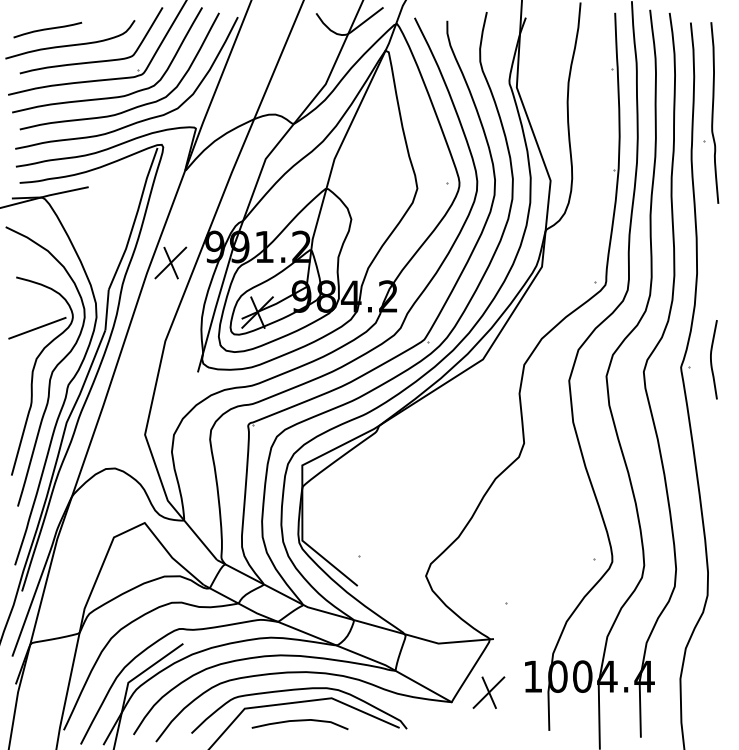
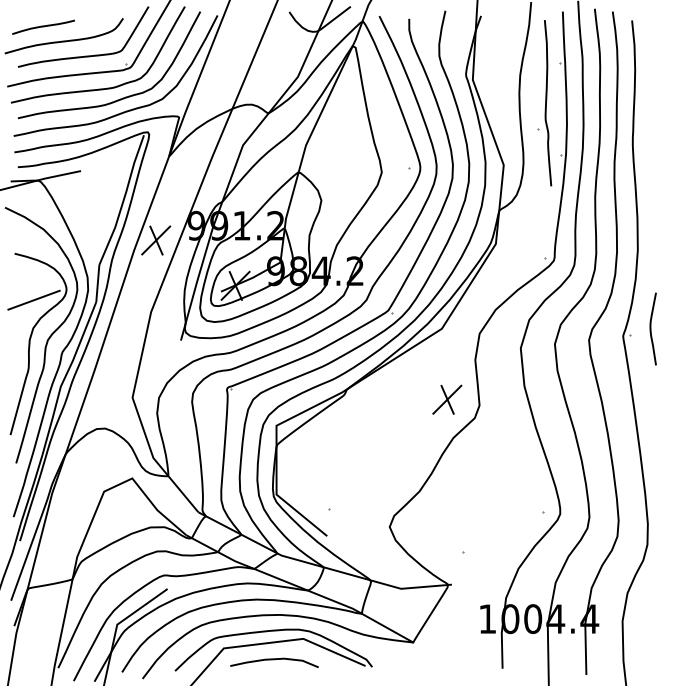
part: (710, 113) -> (544, 103), moved
part: (489, 692) -> (447, 399), moved

